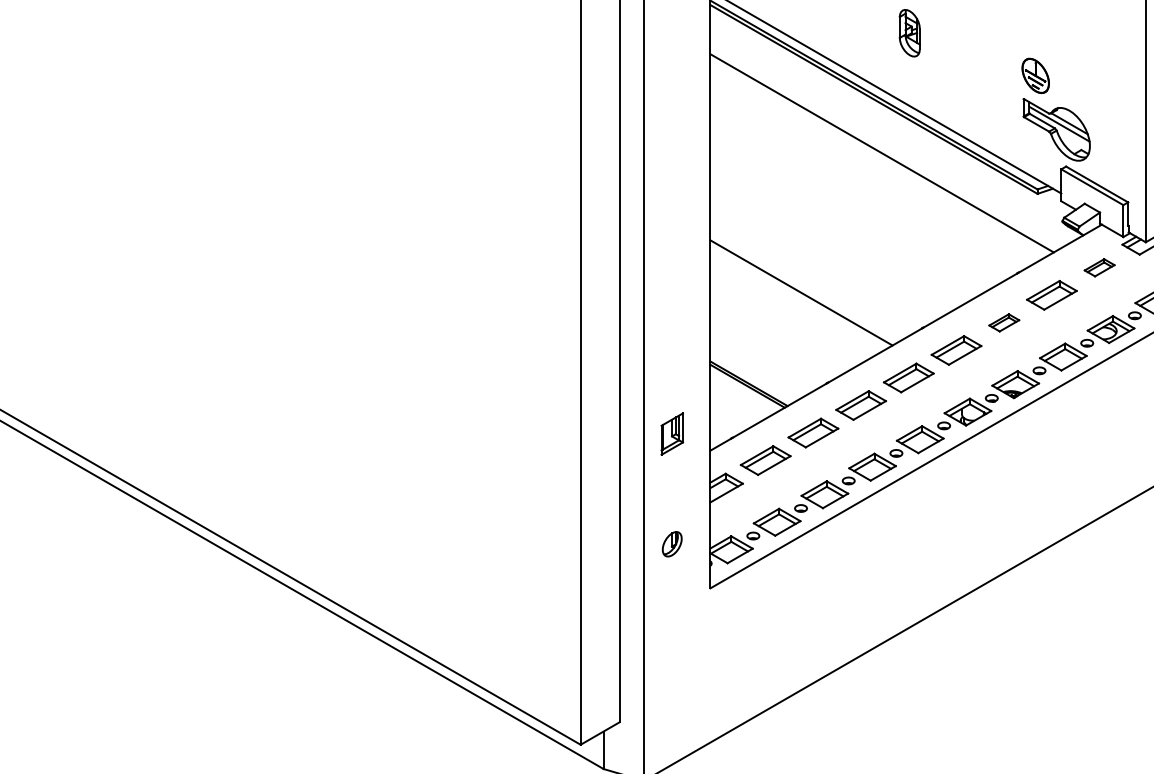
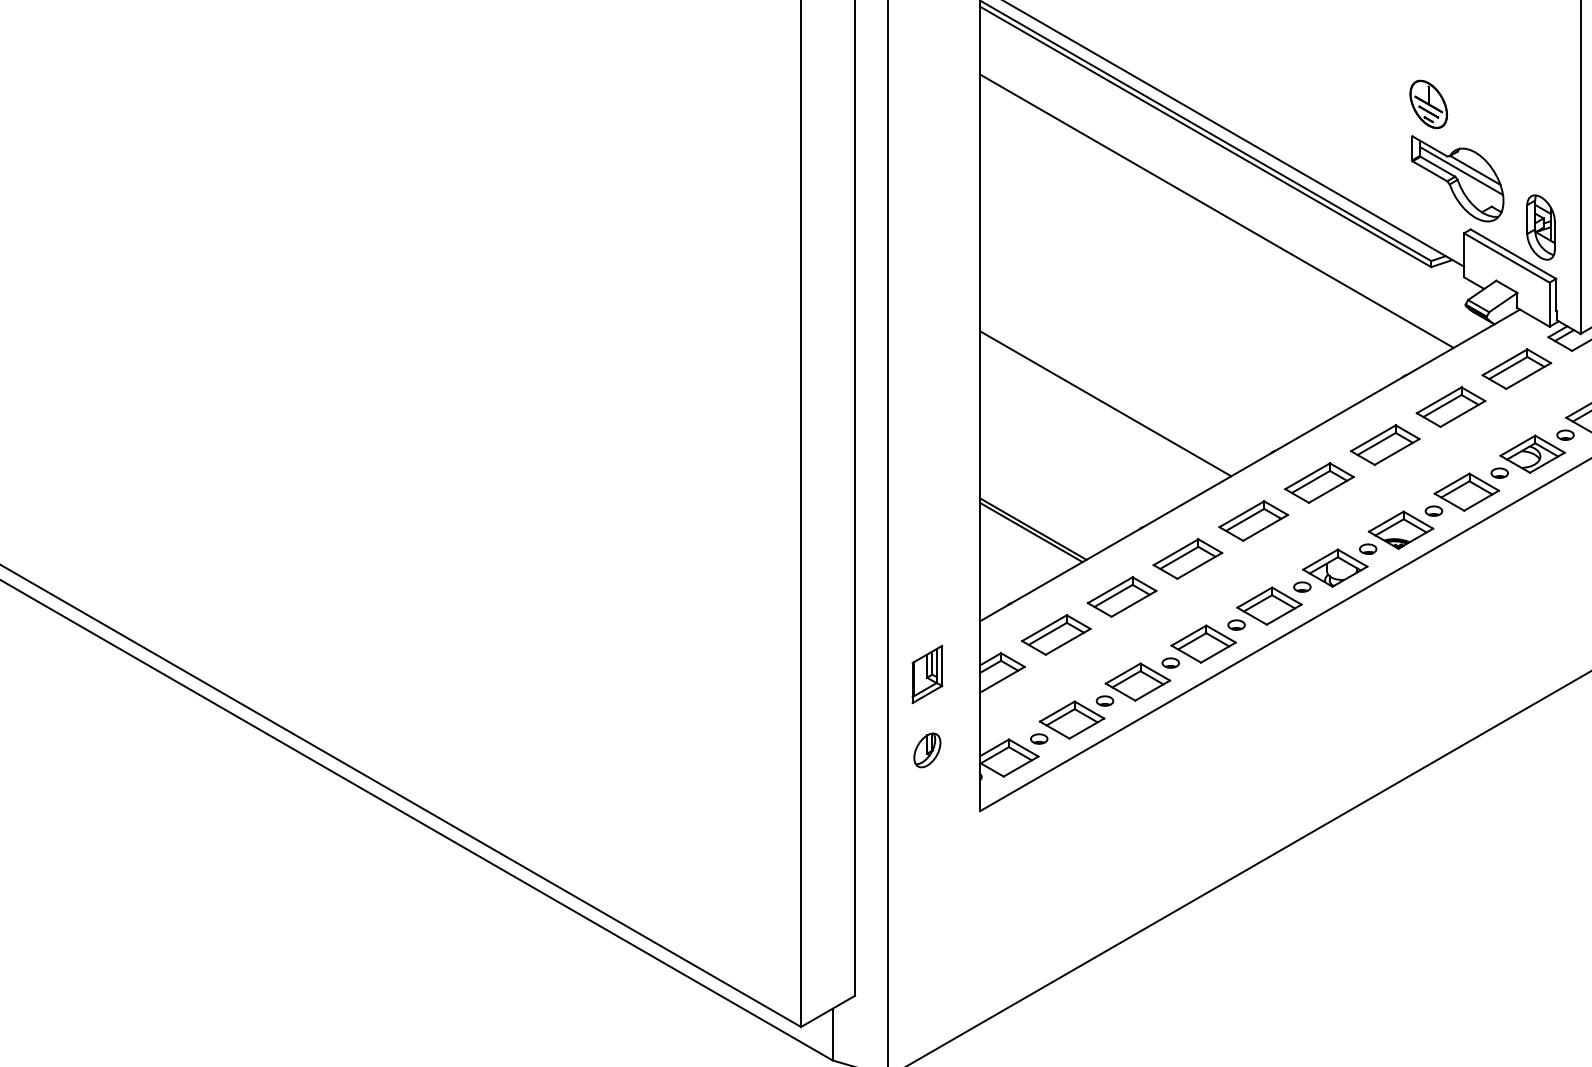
part: (909, 33) -> (1540, 227), moved
part: (1099, 267) -> (1516, 368), size x1.67
part: (1004, 322) -> (1385, 444), size x1.67
part: (672, 434) -> (927, 674), moved

